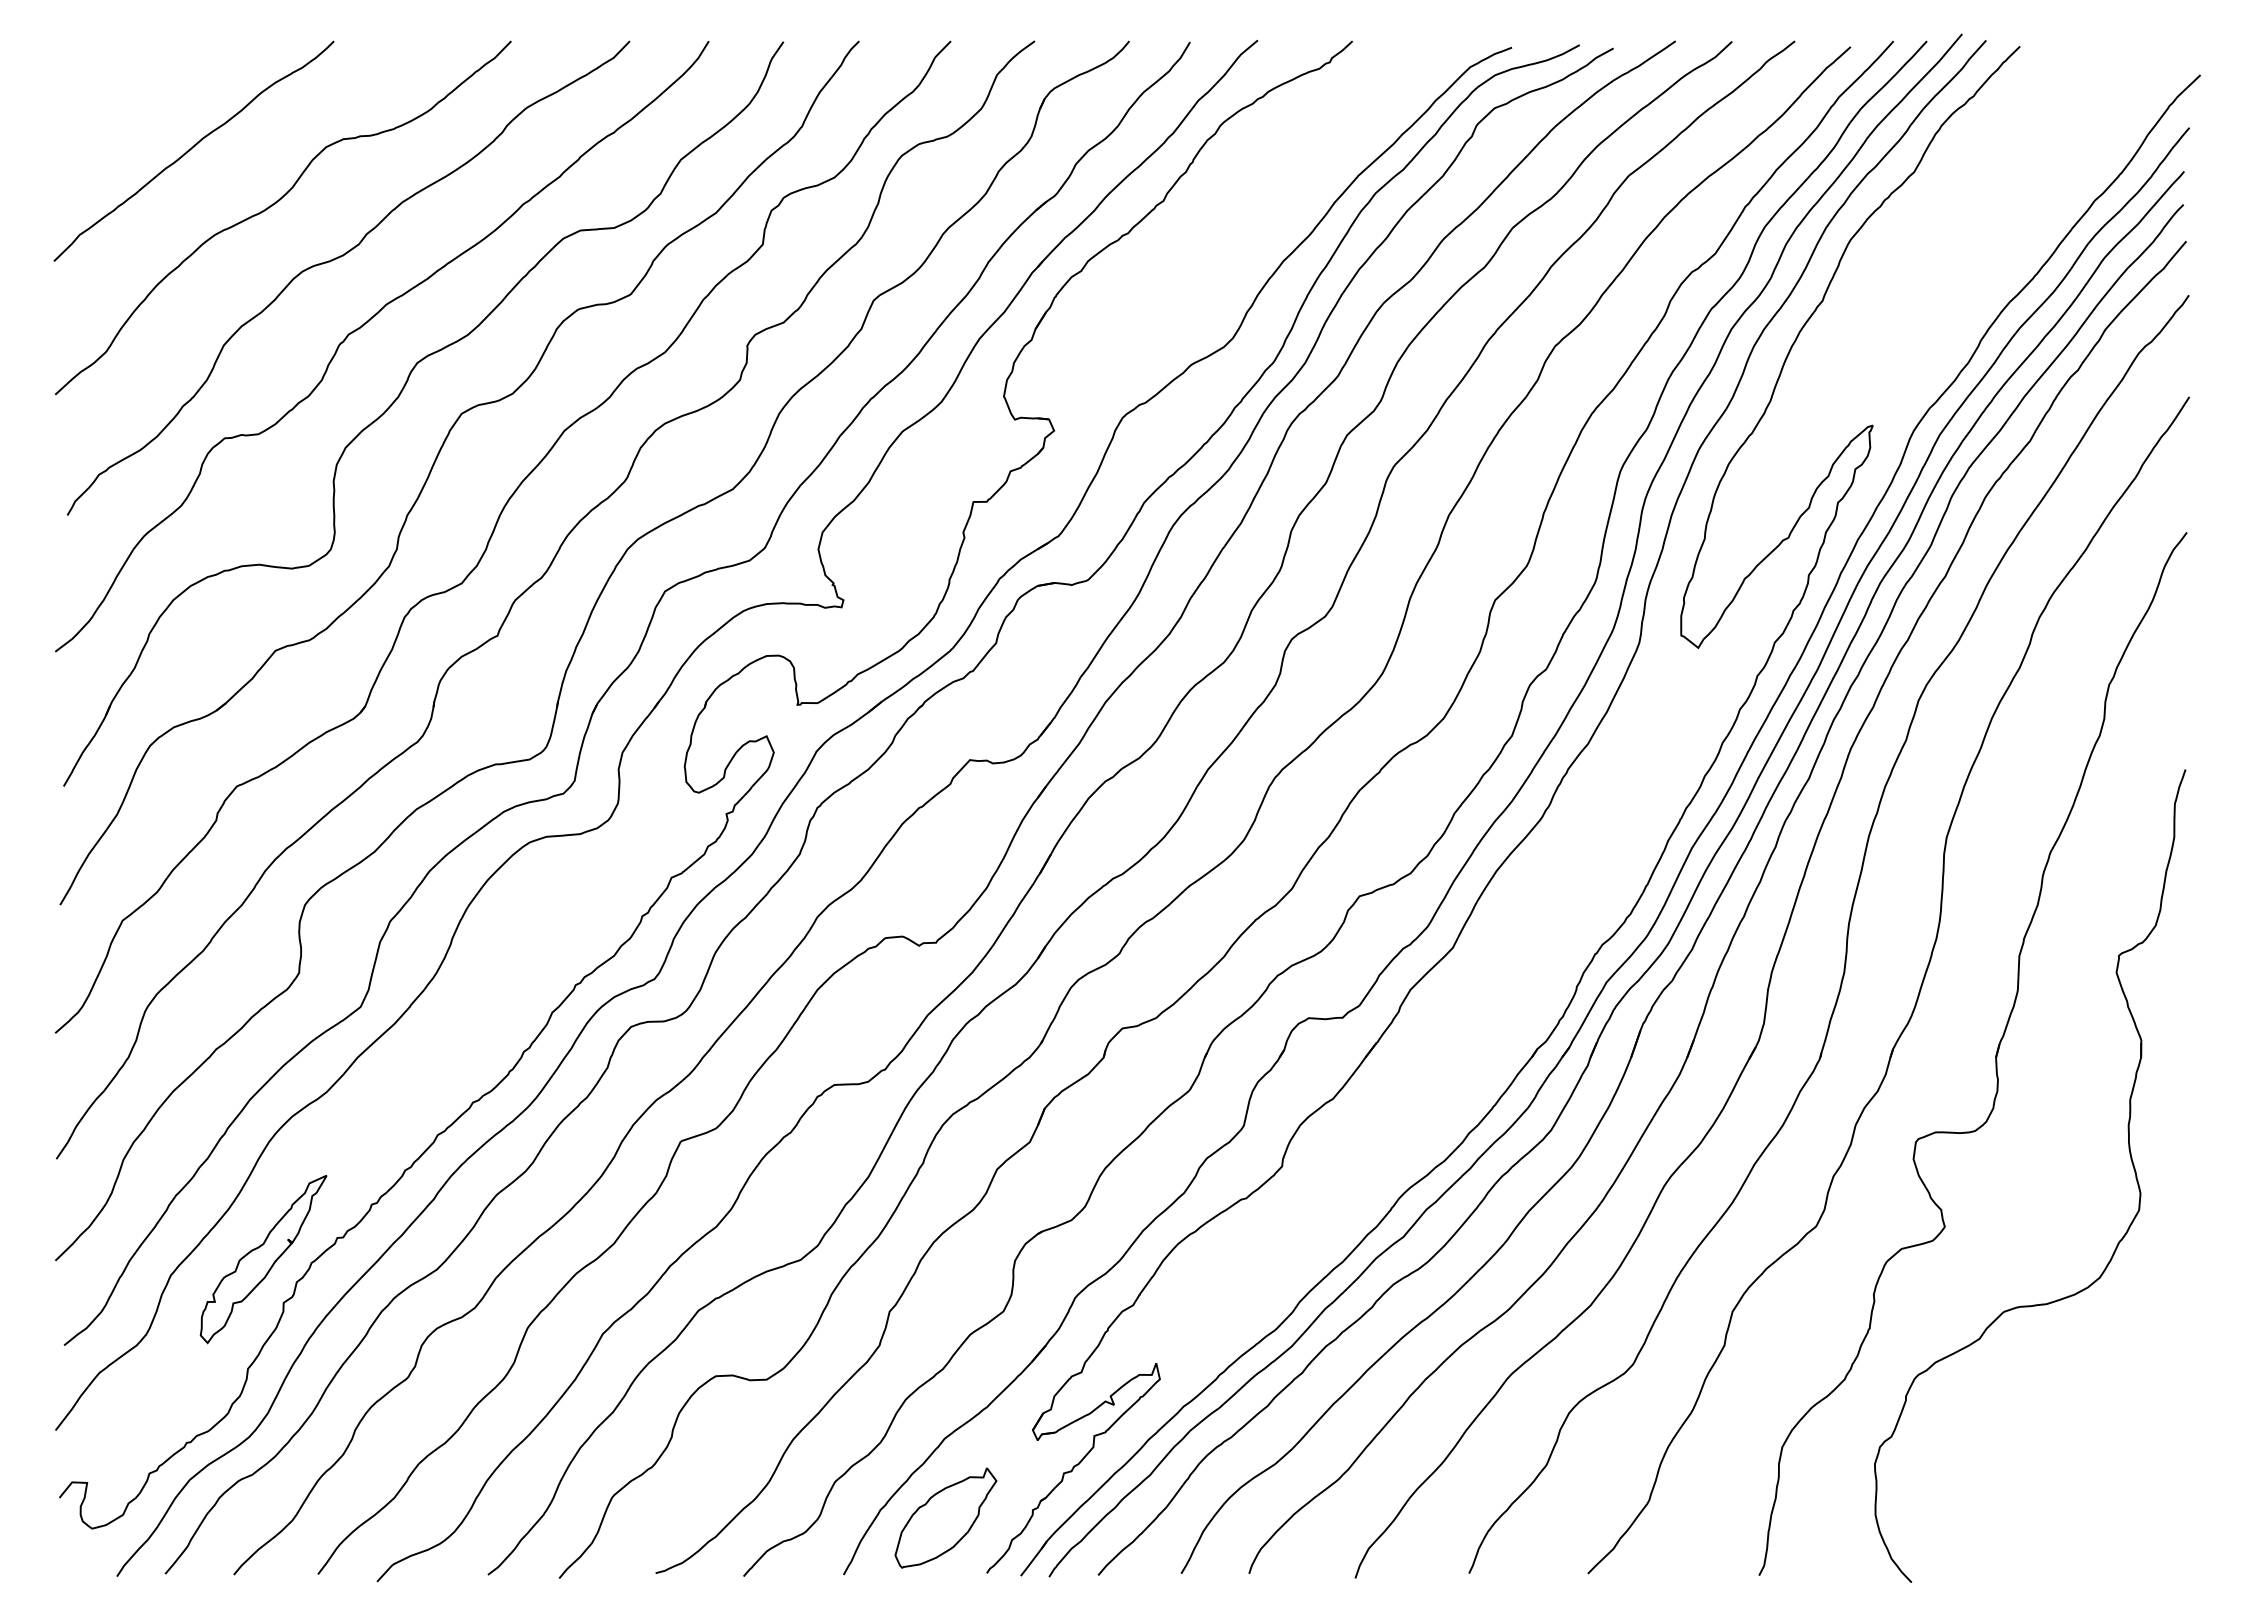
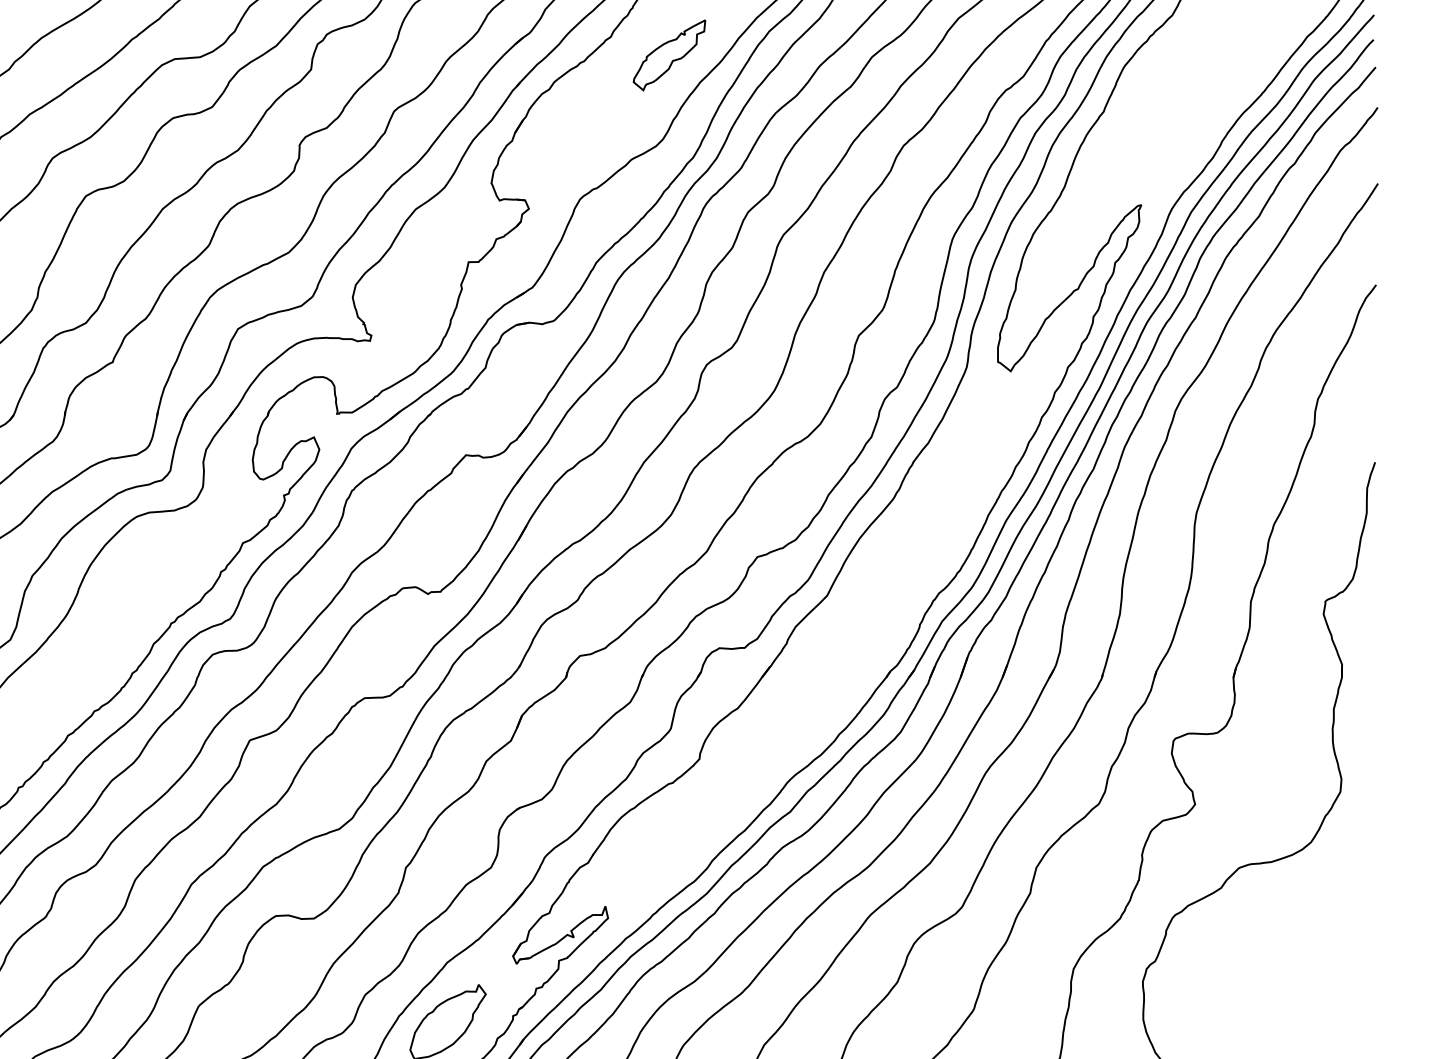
part: (1241, 225) -> (669, 55), added

